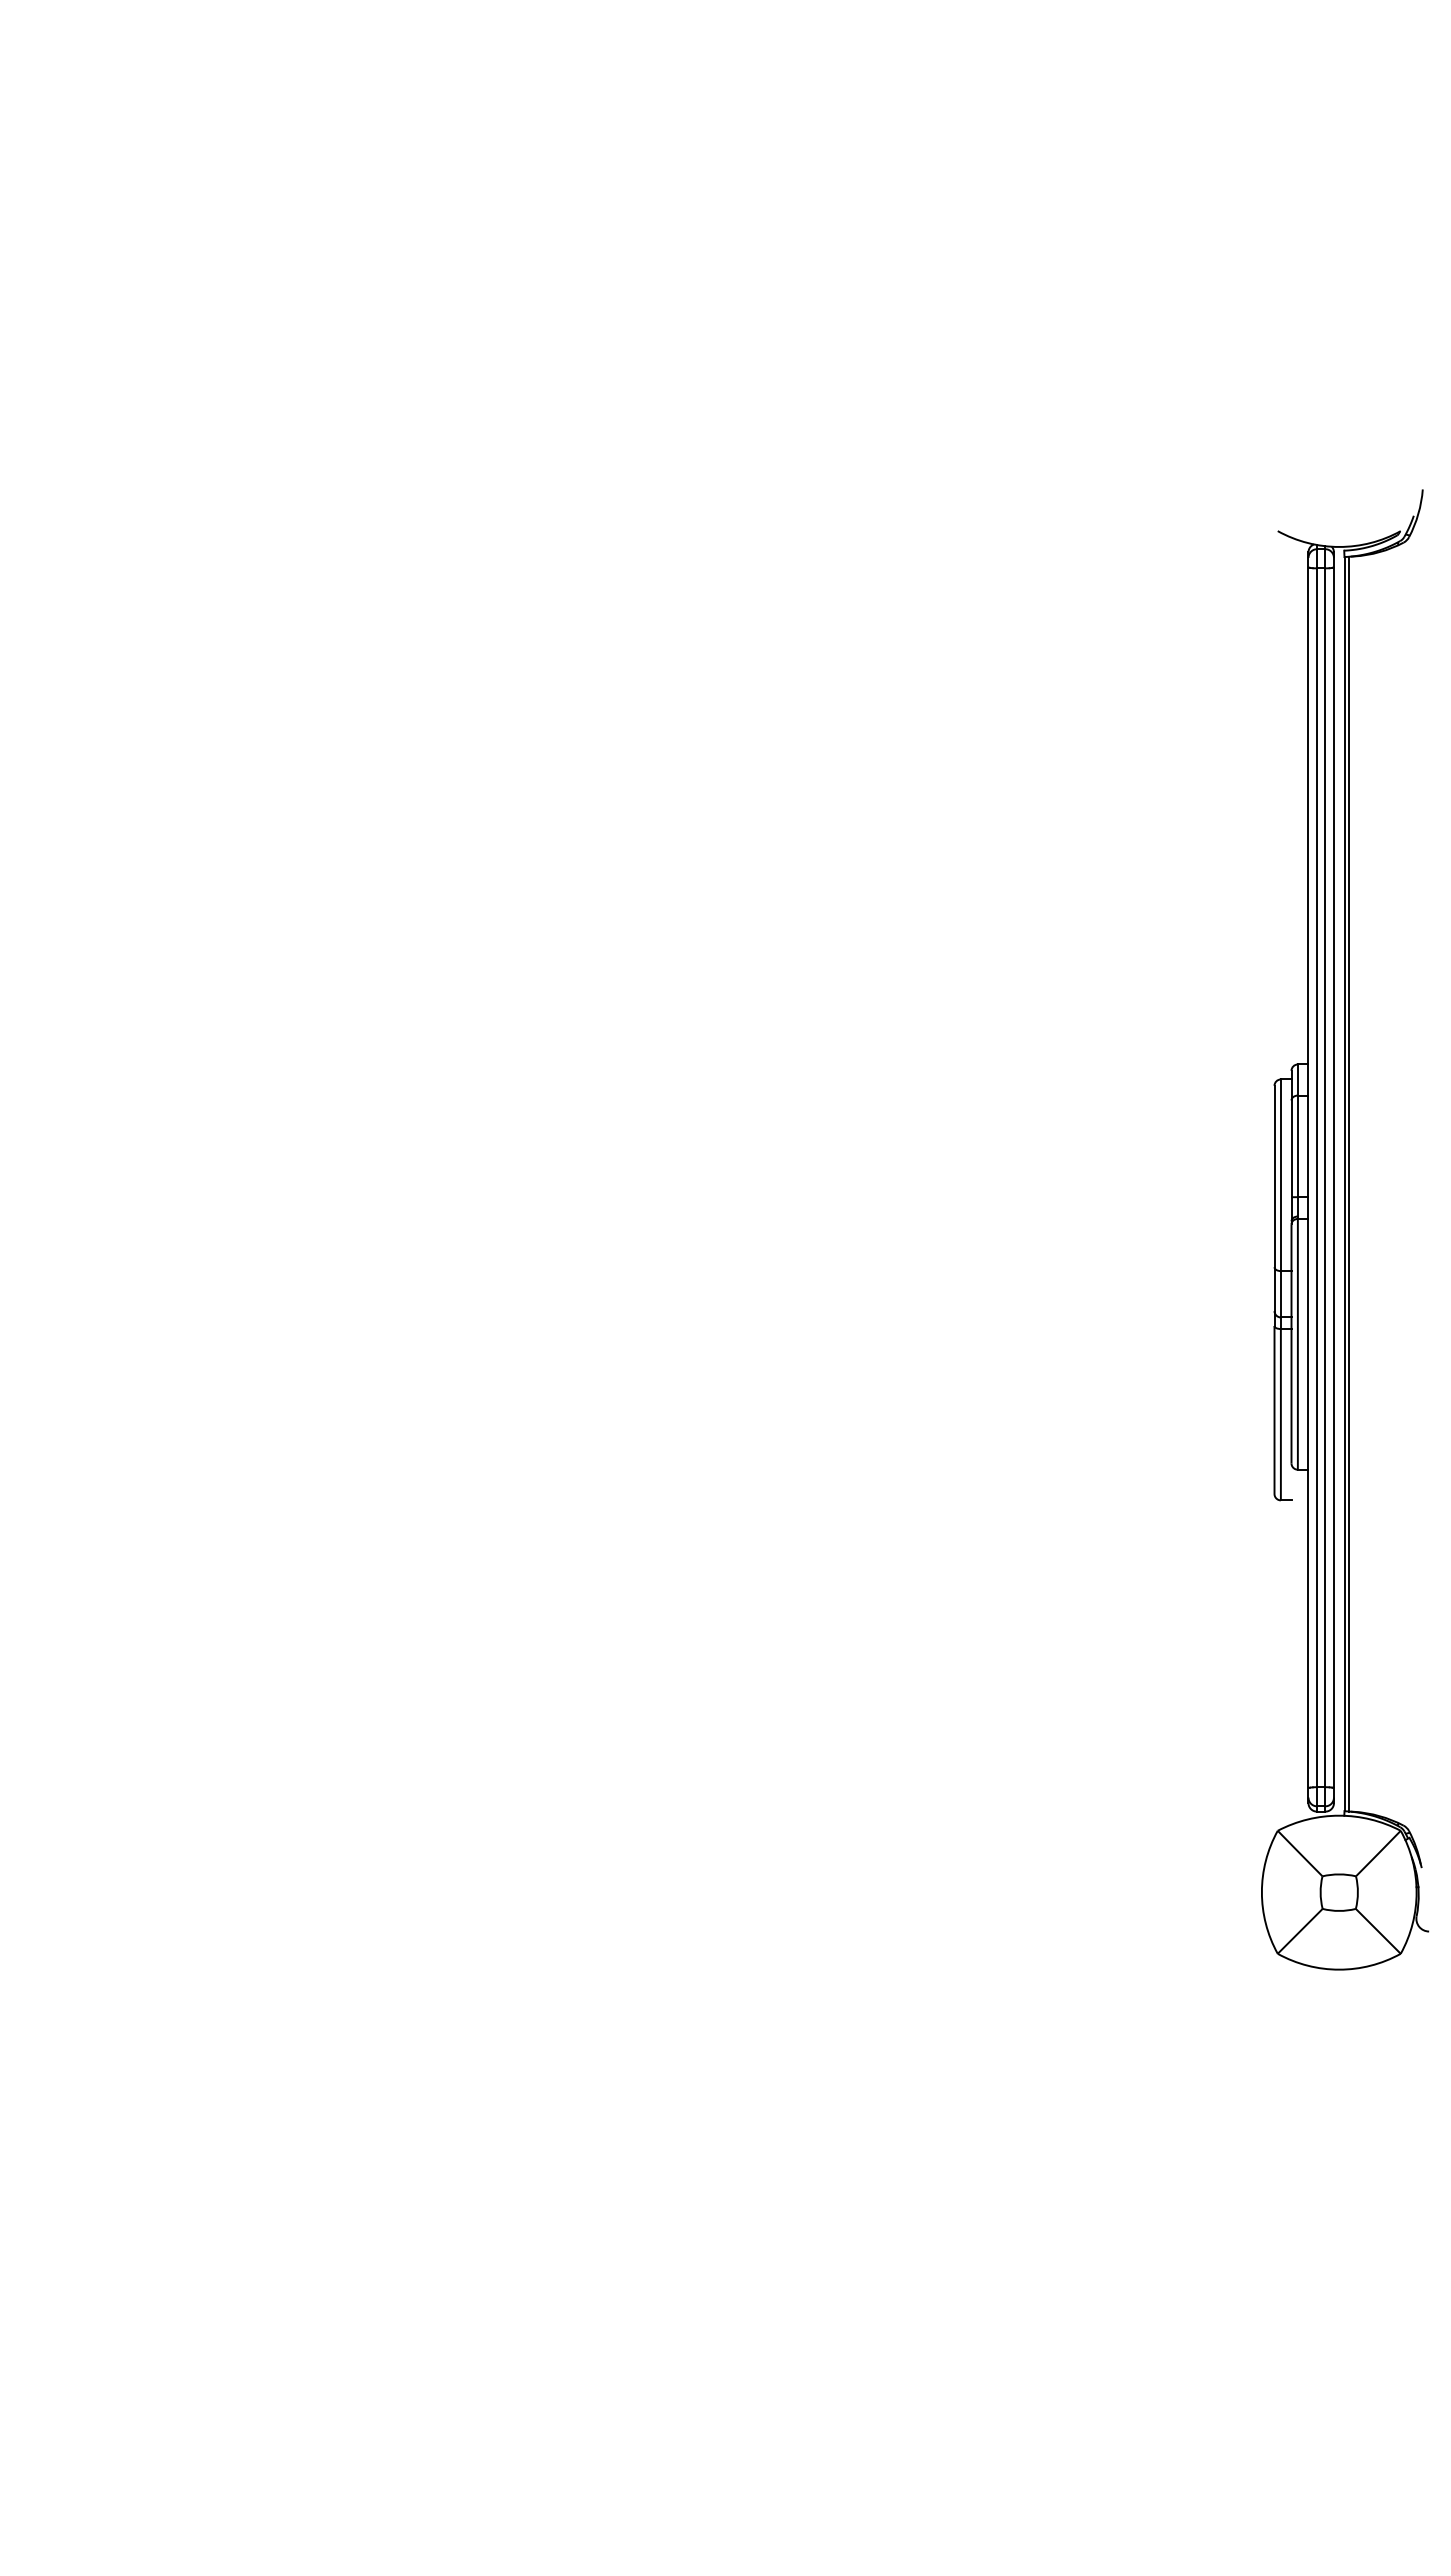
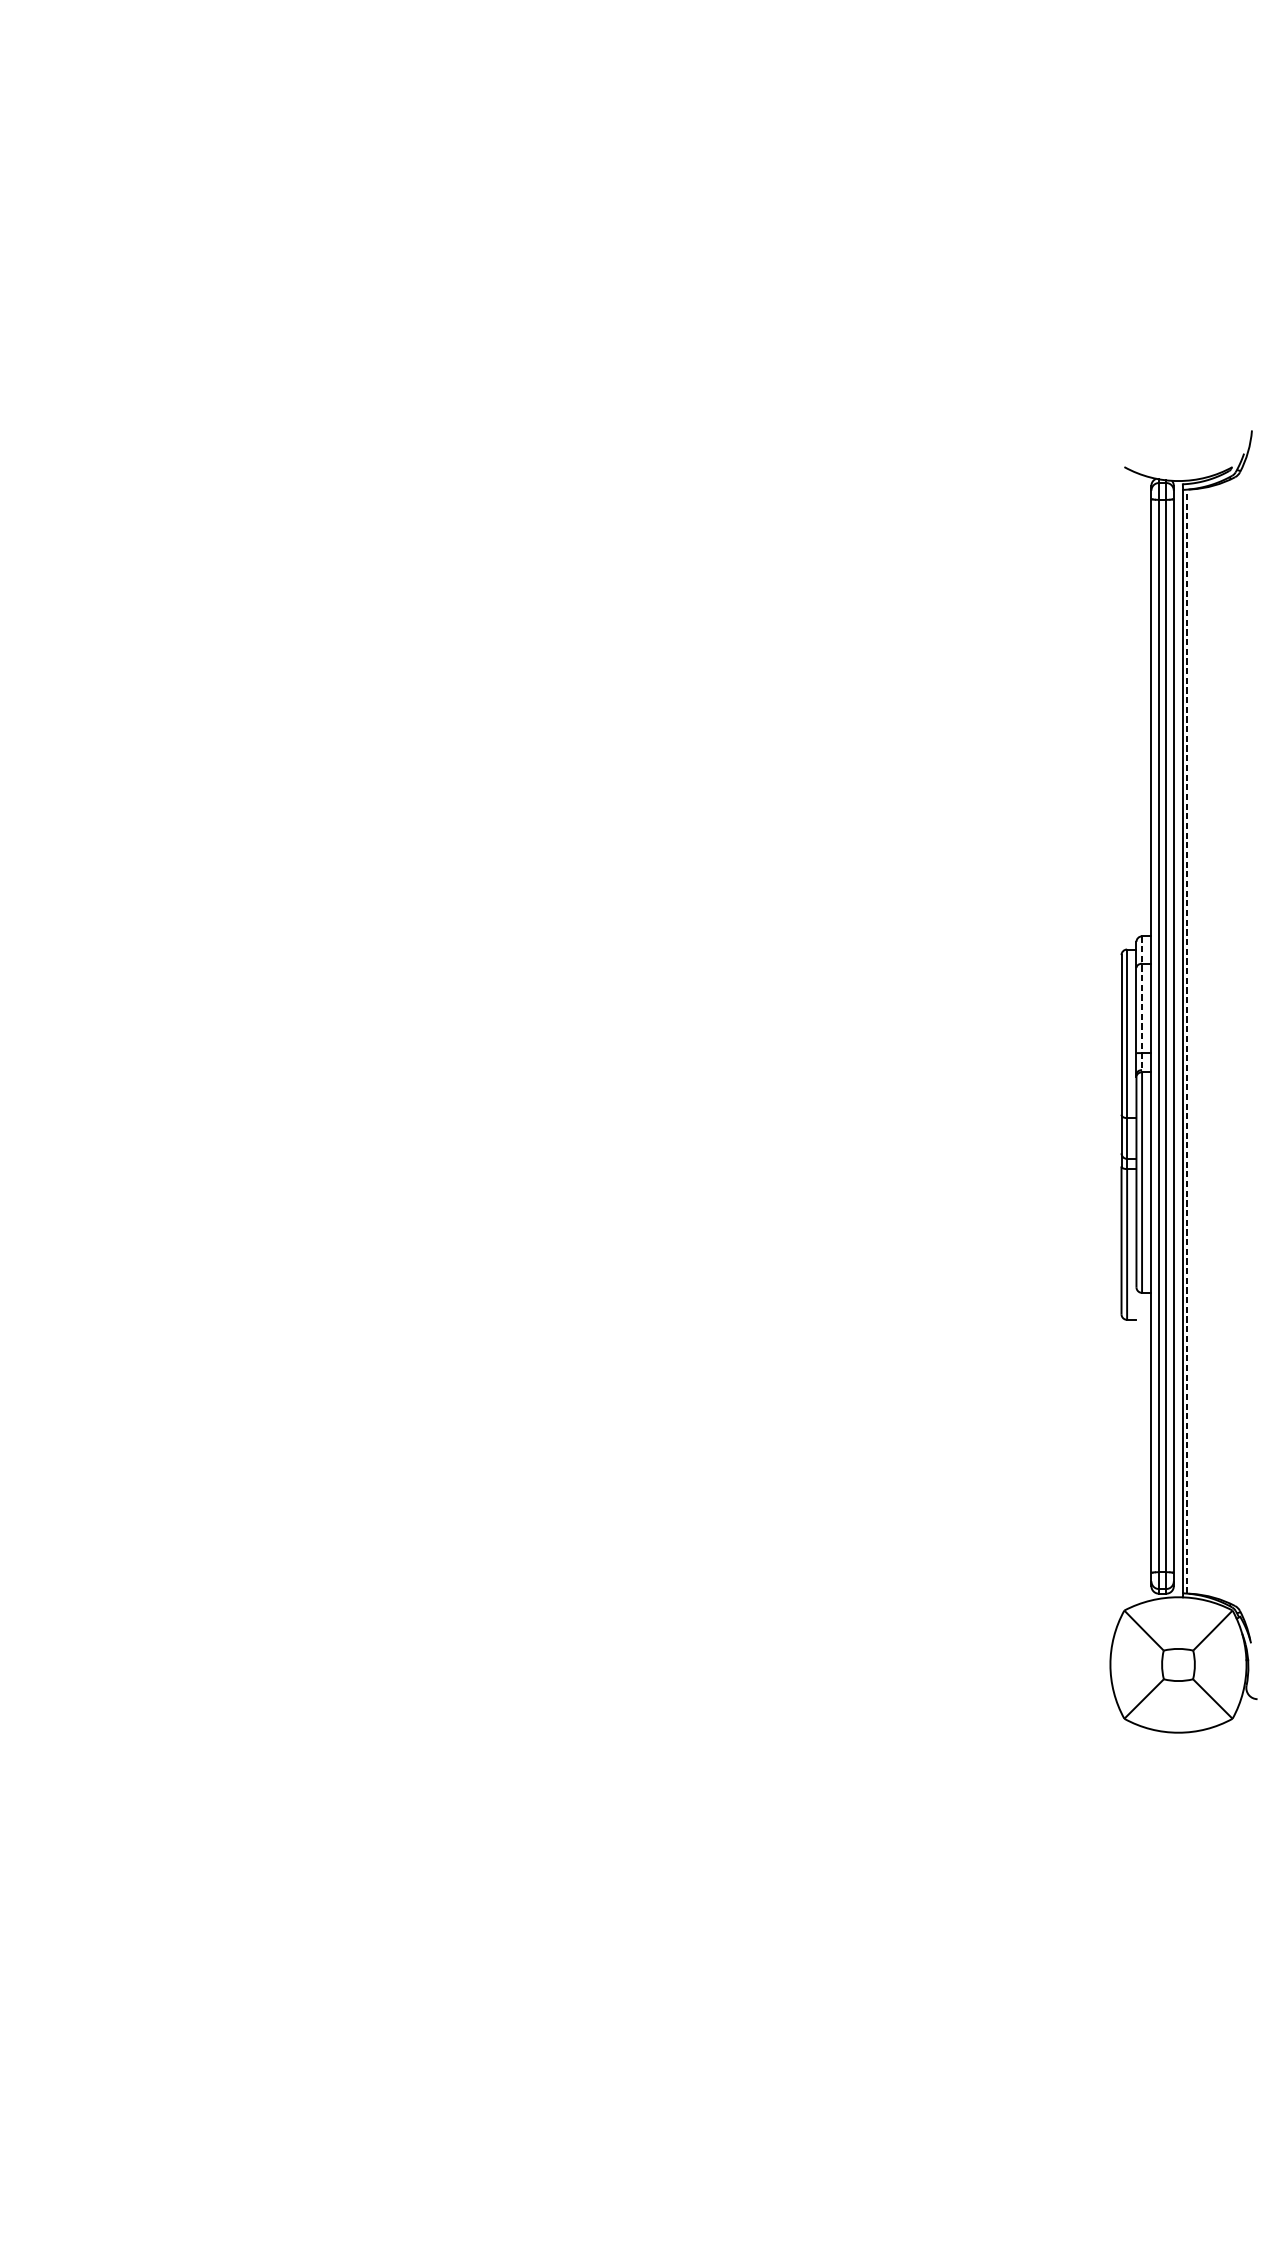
line: (1297, 1142) -> (1141, 1004), solid -> dashed
line: (1349, 1183) -> (1187, 1041), solid -> dashed

